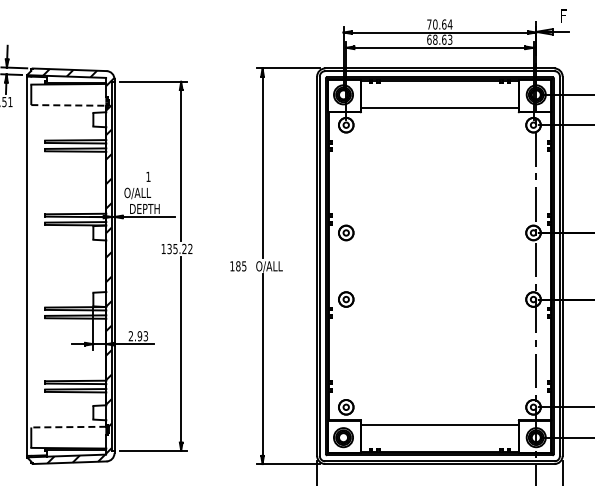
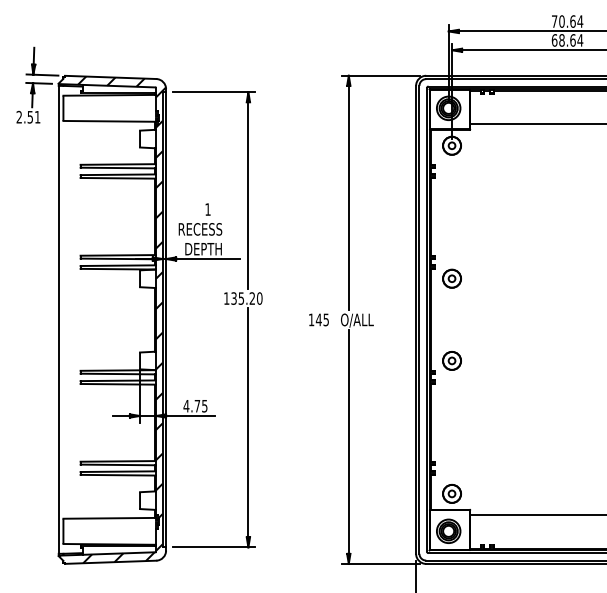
text: (449, 39) -> (579, 40), 68.63 -> 68.64
line: (68, 105) -> (109, 121), dashed -> solid
text: (141, 193) -> (199, 230), O/ALL -> RECESS
text: (190, 249) -> (259, 299), 135.22 -> 135.20
text: (237, 266) -> (317, 320), 185 -> 145
text: (137, 336) -> (194, 406), 2.93 -> 4.75
line: (68, 427) -> (109, 518), dashed -> solid

